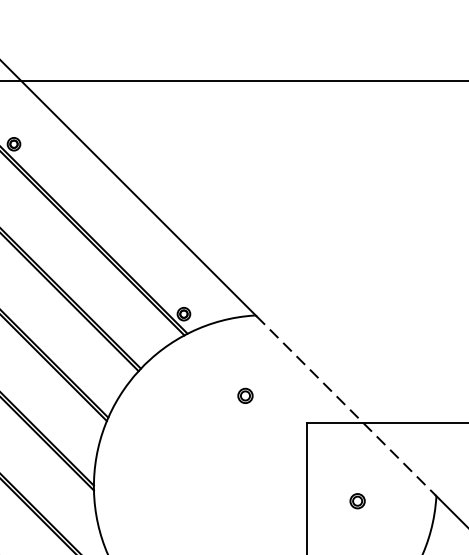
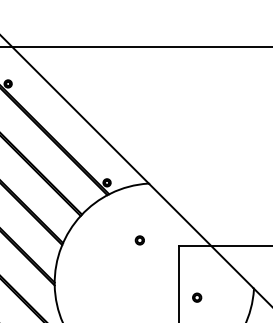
part: (244, 396) -> (139, 240), moved
line: (346, 406) -> (201, 236), dashed -> solid
part: (358, 500) -> (197, 297), moved

